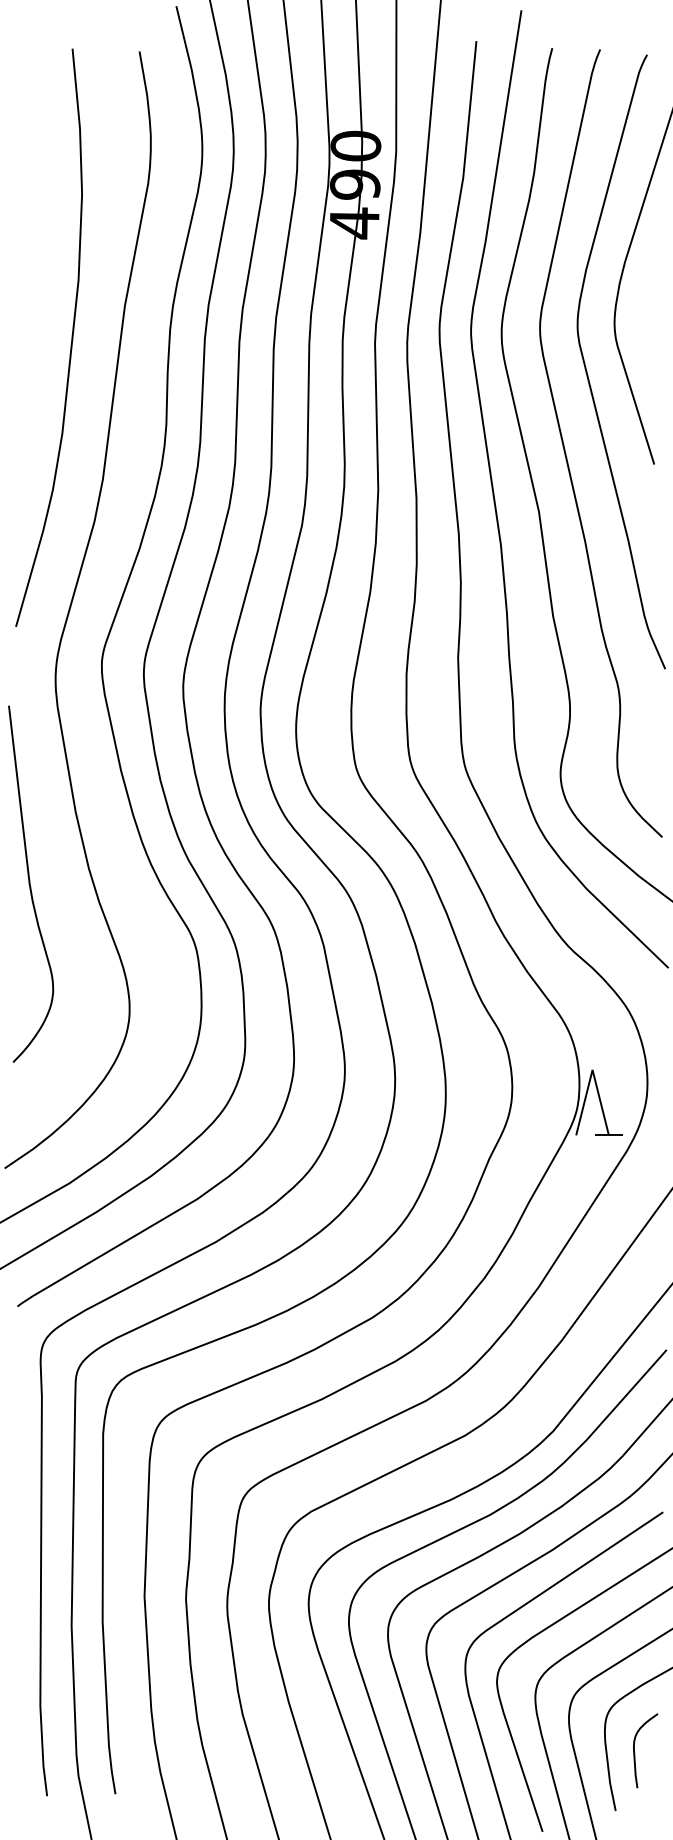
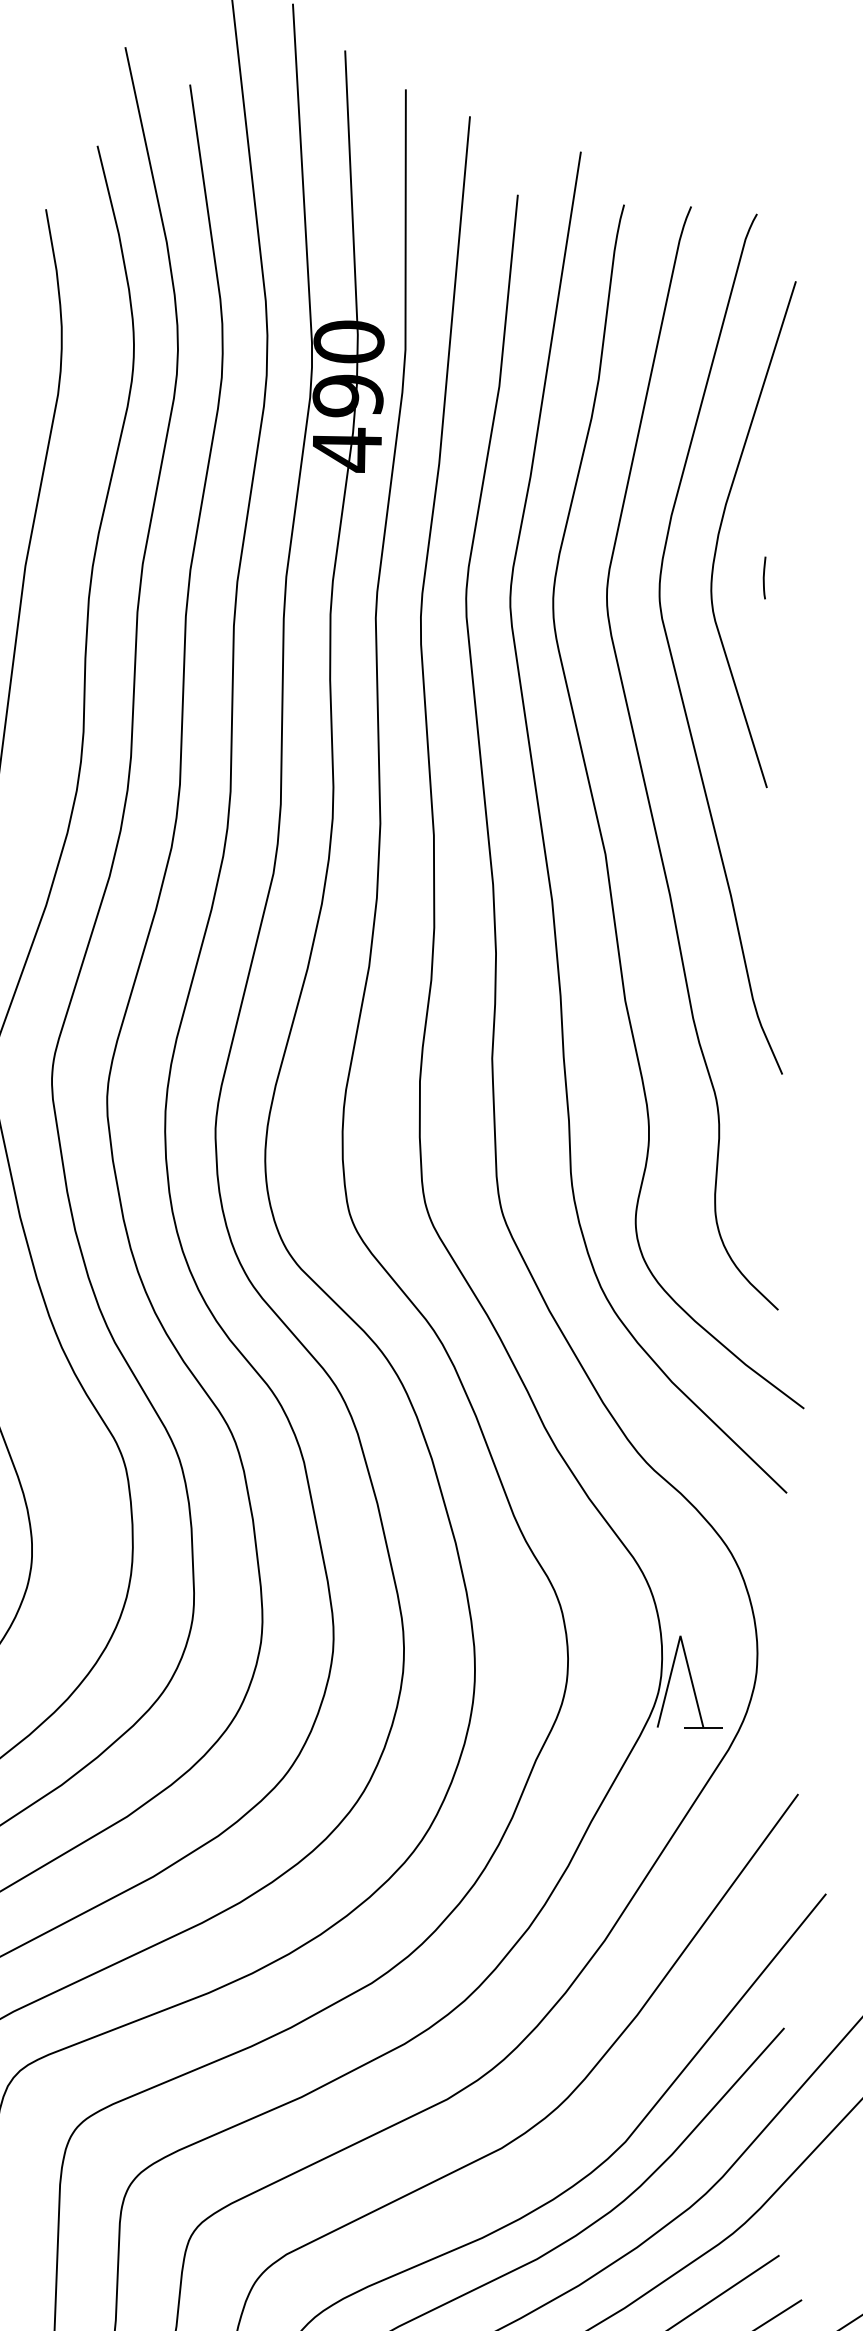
line: (652, 314) -> (764, 577), added

